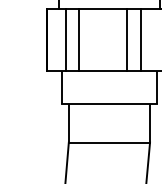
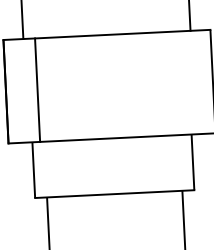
line: (79, 39) -> (59, 88), removed
line: (126, 39) -> (137, 84), removed
line: (141, 39) -> (162, 83), removed

